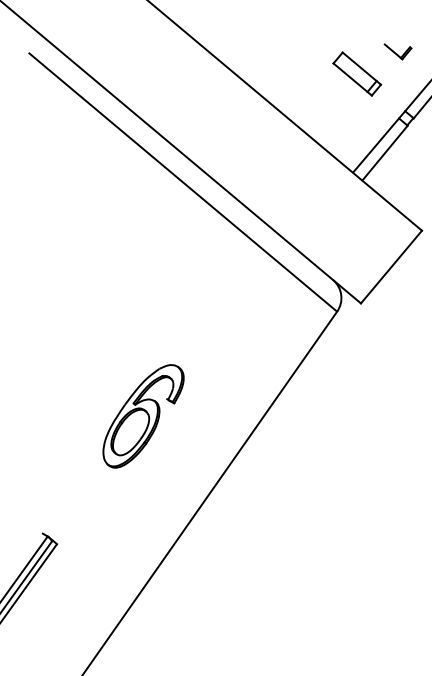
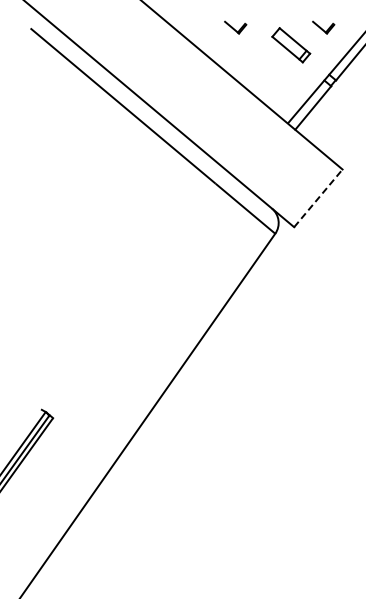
part: (286, 51) -> (235, 27), added
line: (391, 267) -> (318, 198), solid -> dashed
part: (143, 416) -> (121, 316), removed

